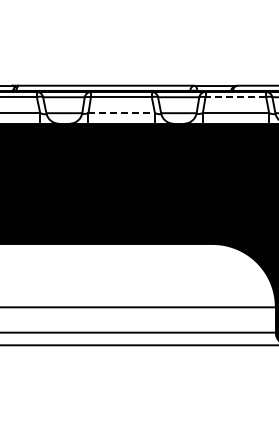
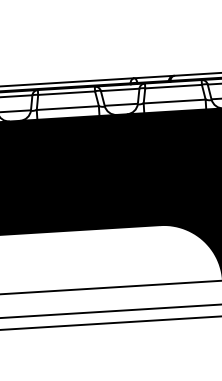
line: (235, 97) -> (173, 86), dashed -> solid
line: (122, 113) -> (68, 108), dashed -> solid

